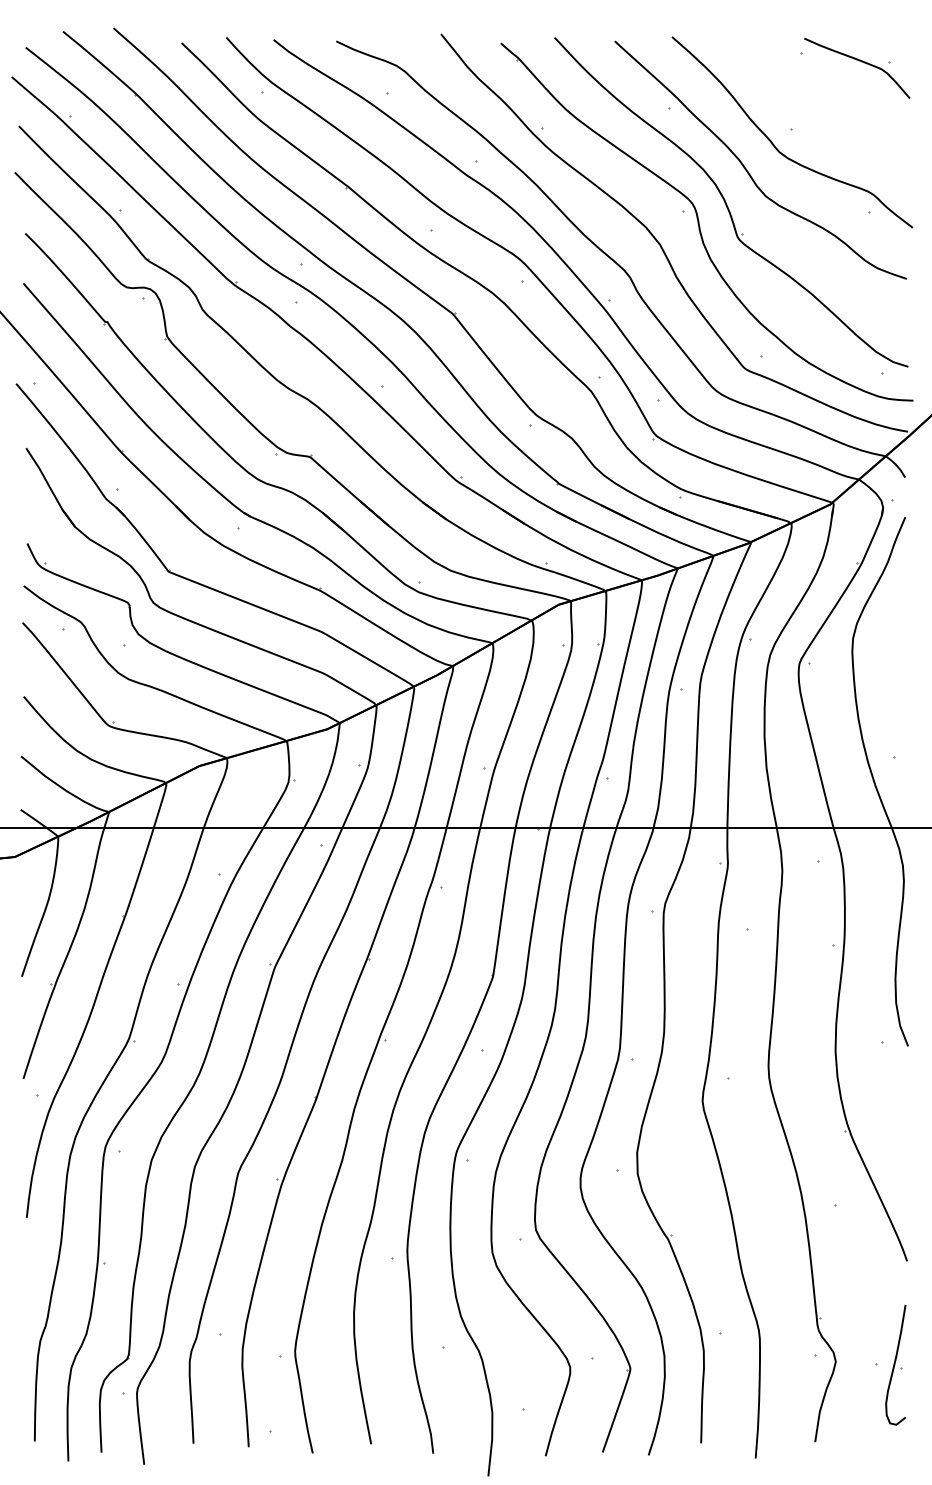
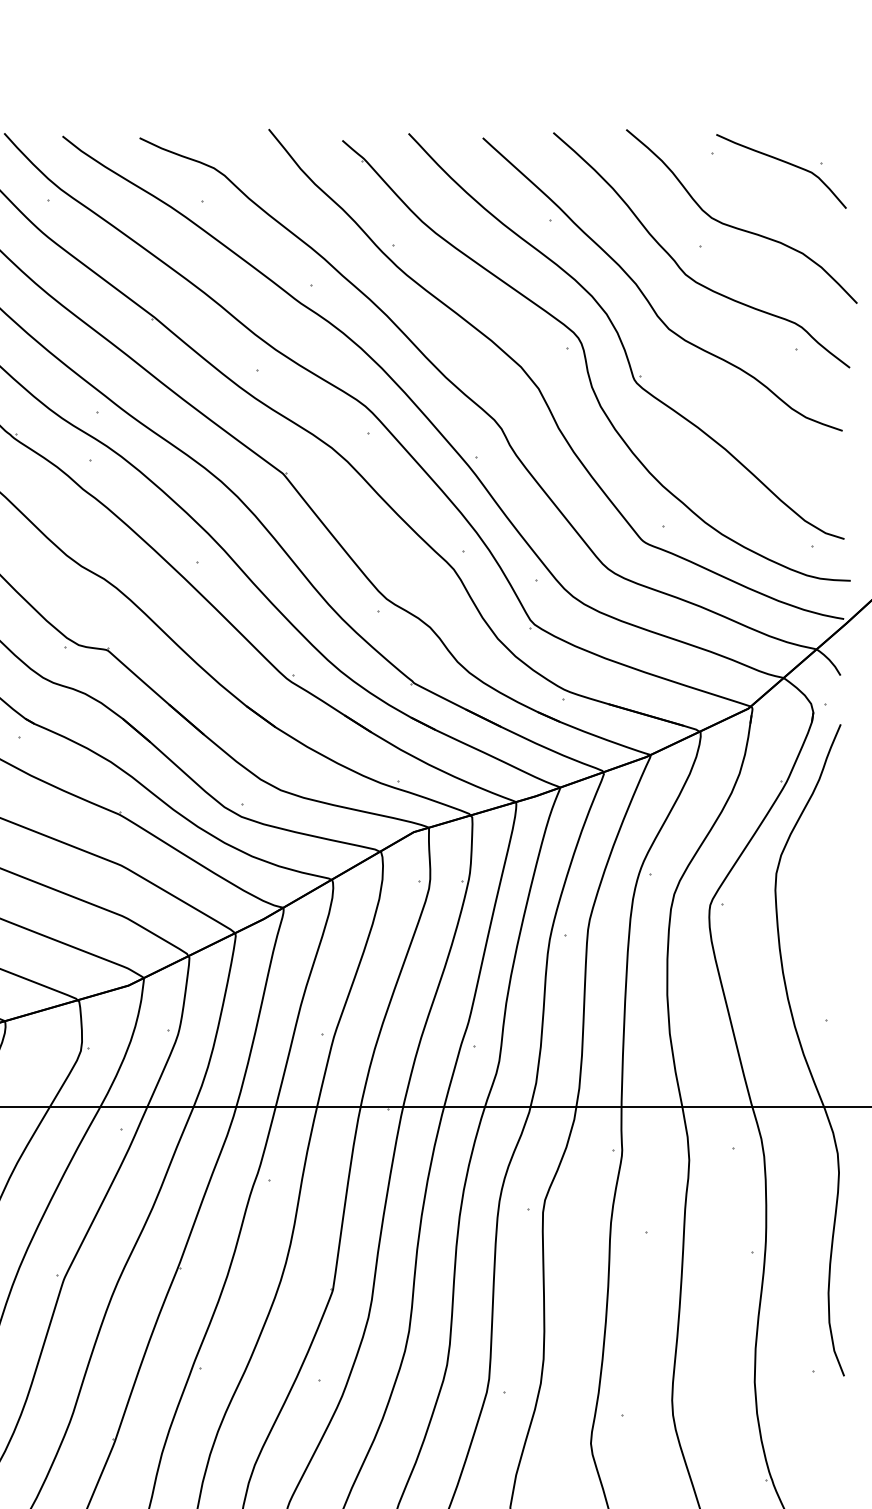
curve: (821, 113) -> (737, 227), added

